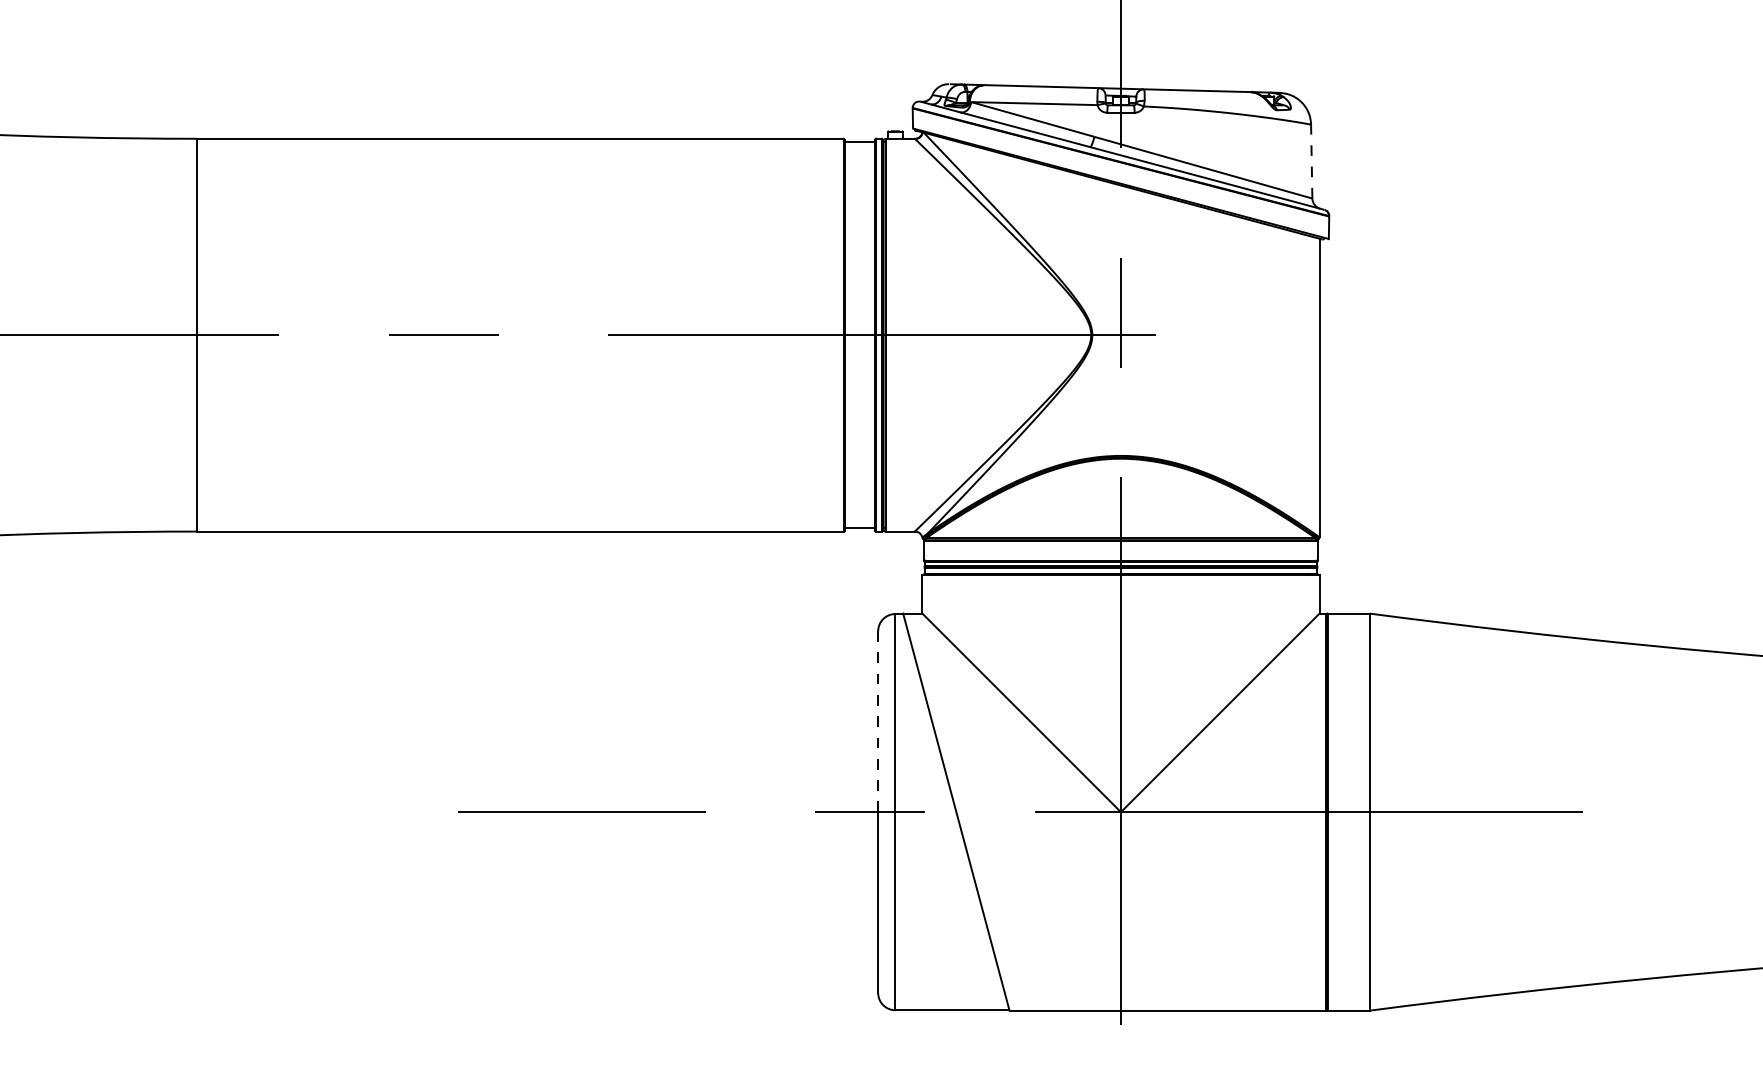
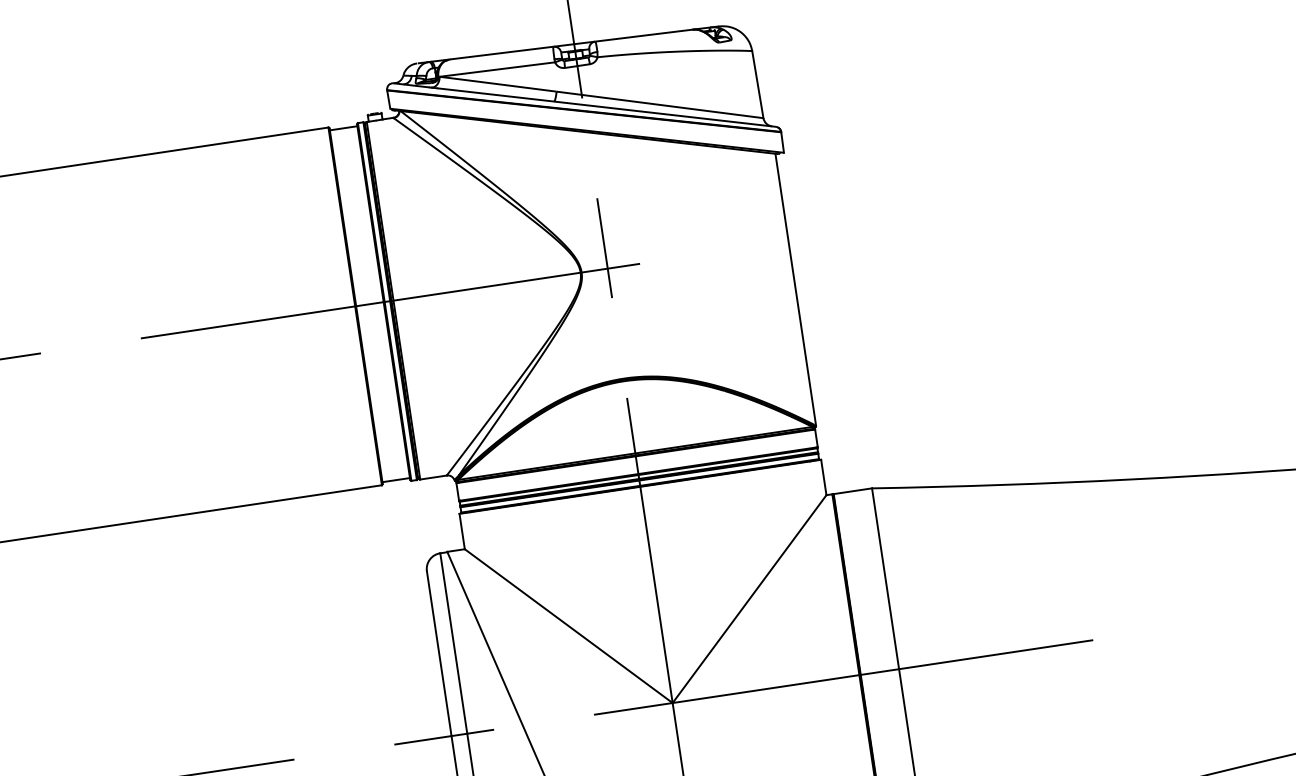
line: (1311, 161) -> (757, 84), dashed -> solid
line: (878, 721) -> (439, 653), dashed -> solid

